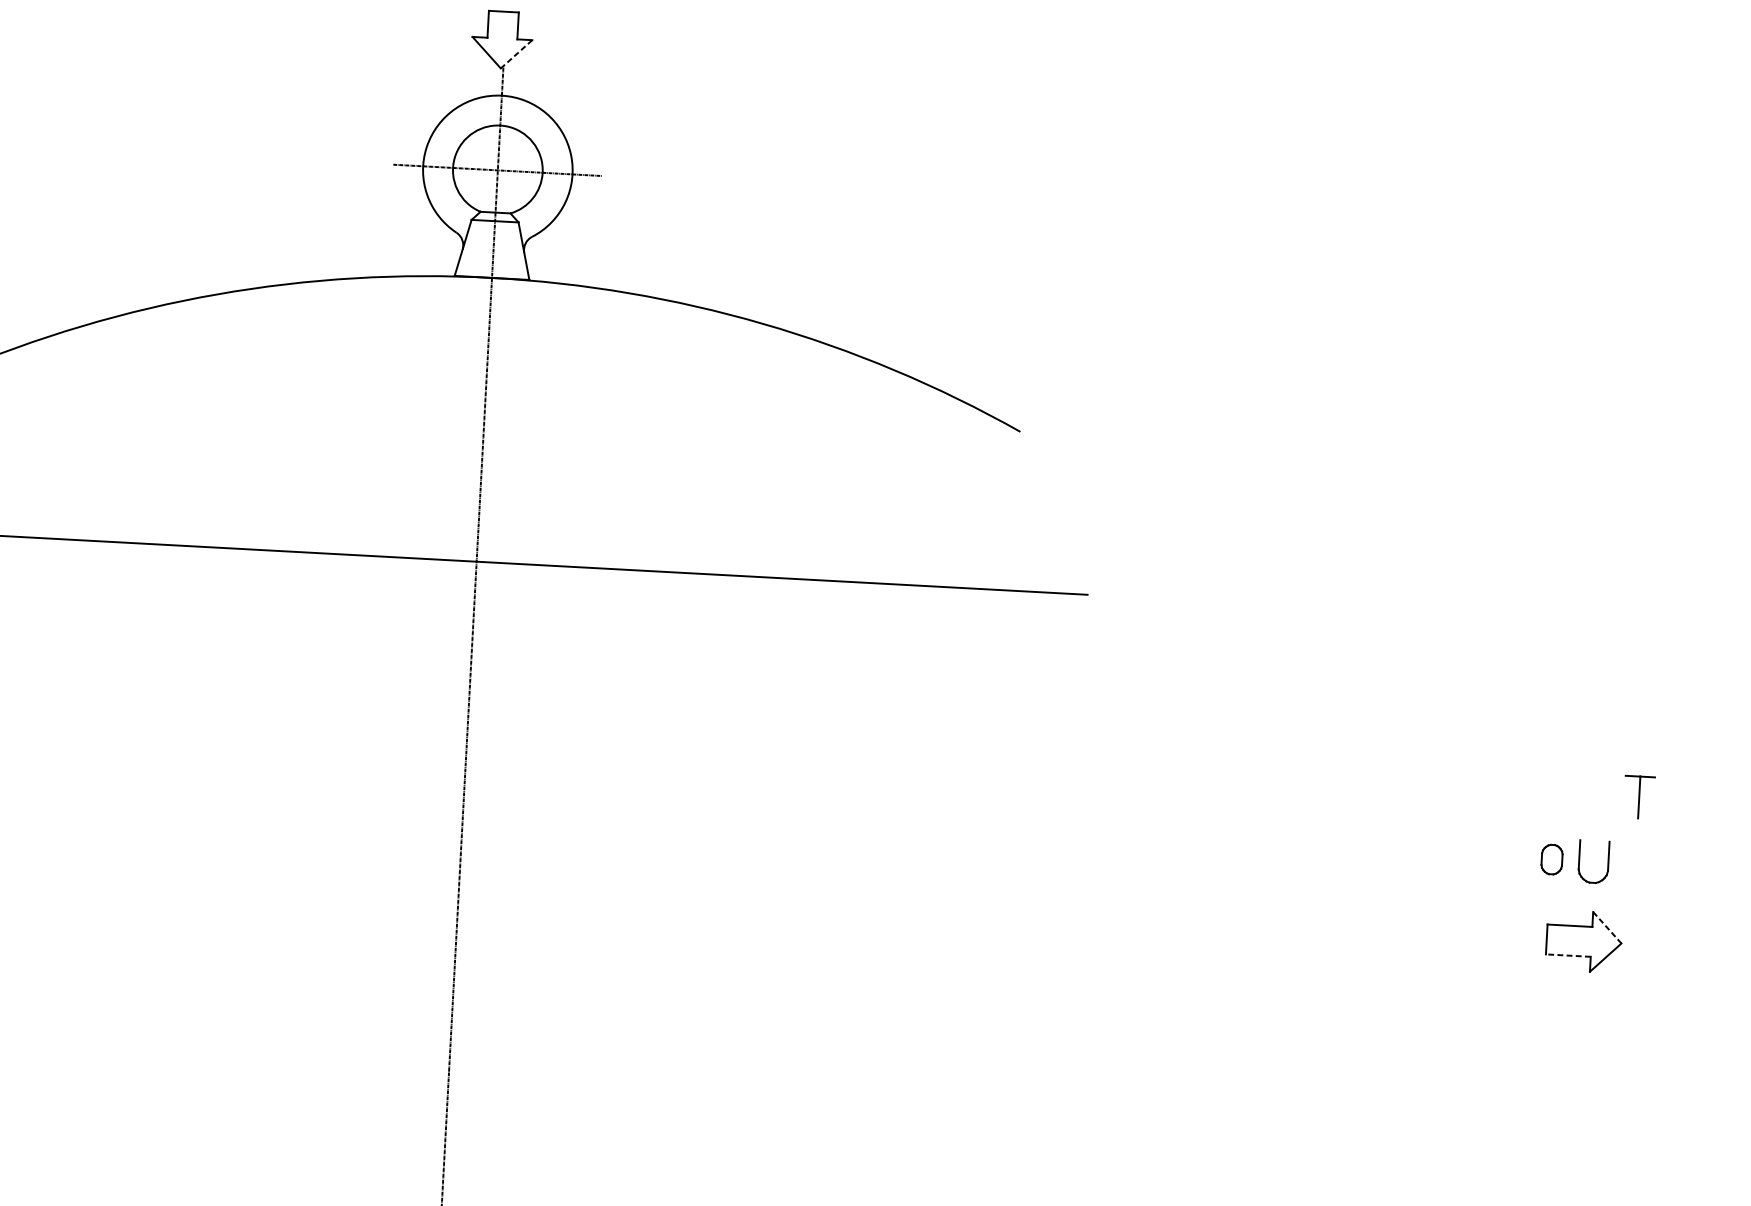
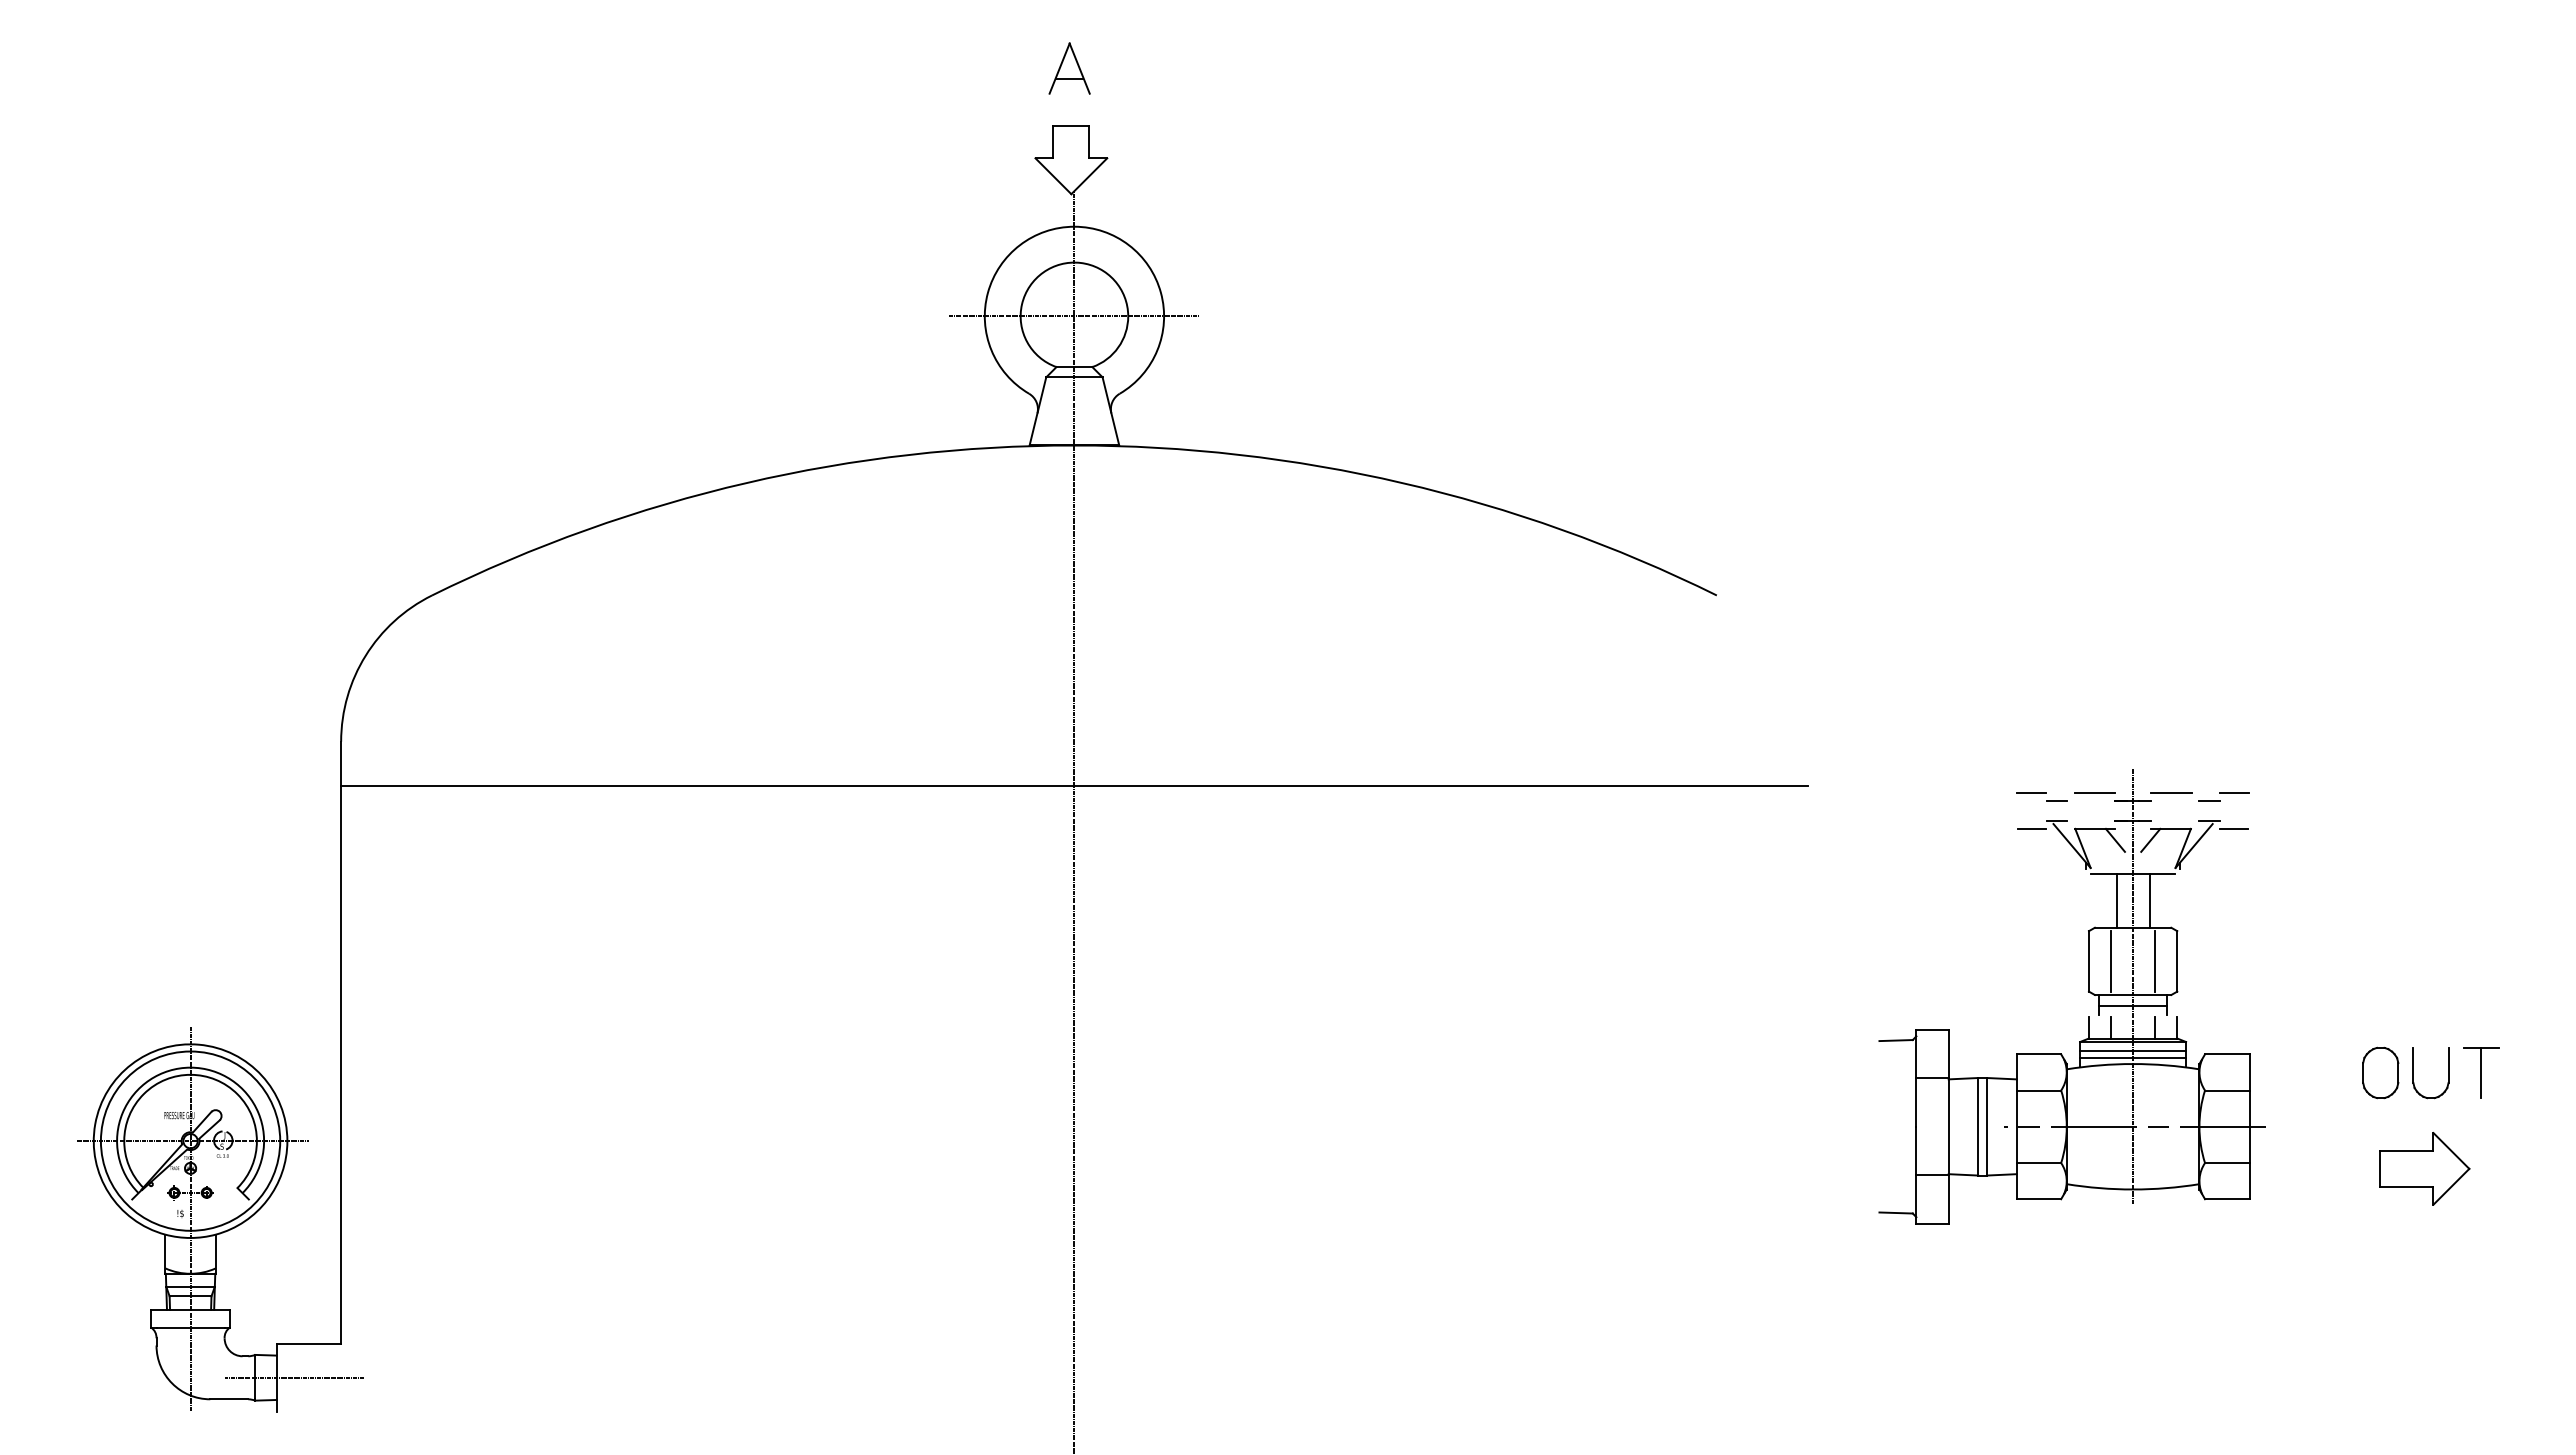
line: (515, 54) -> (1088, 176), dashed -> solid
part: (1312, 779) -> (2088, 992), added
part: (1639, 797) -> (2481, 1072), moved
part: (1551, 859) -> (2380, 1072), size x1.43
line: (1607, 928) -> (2451, 1151), dashed -> solid
line: (1568, 955) -> (2406, 1186), dashed -> solid

